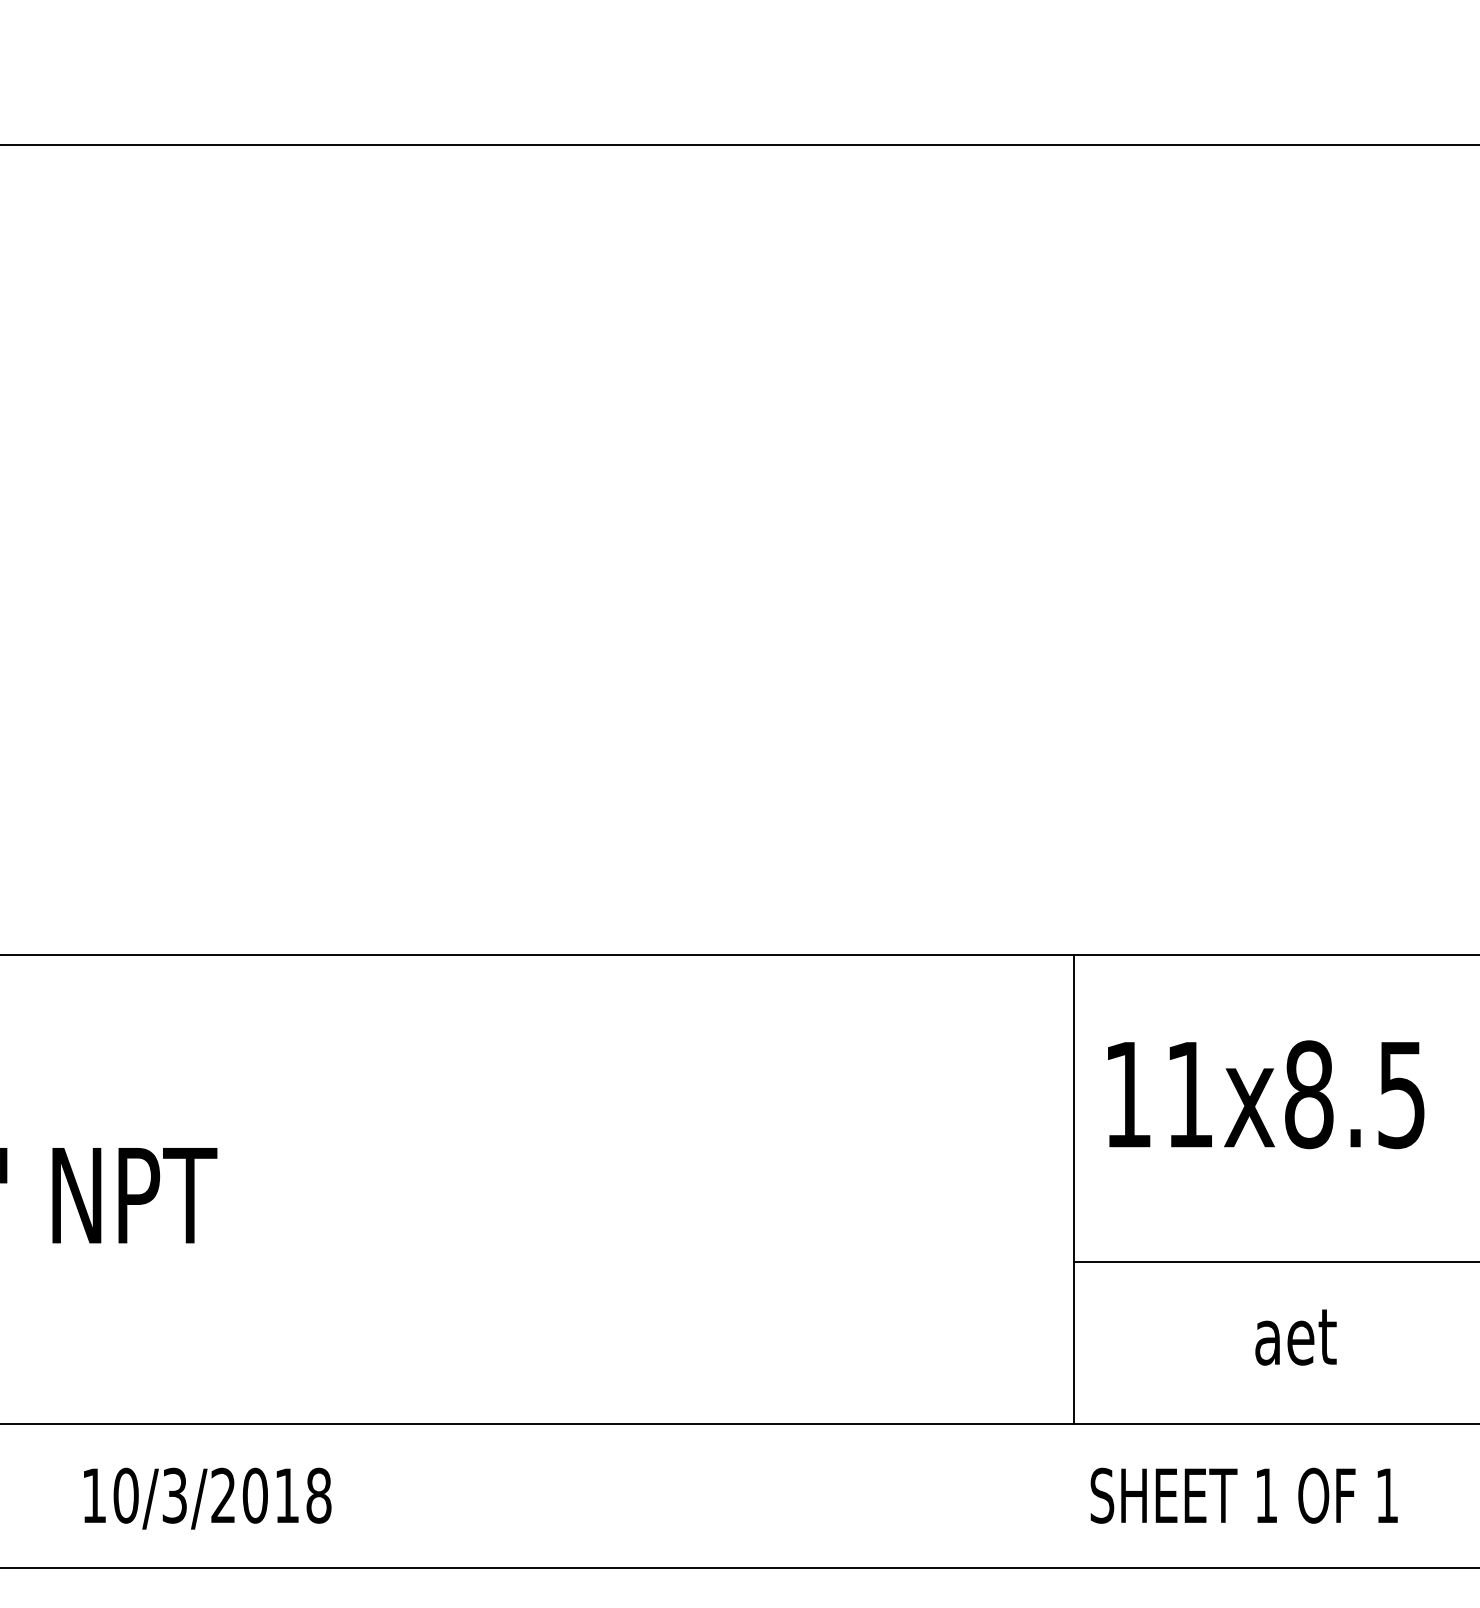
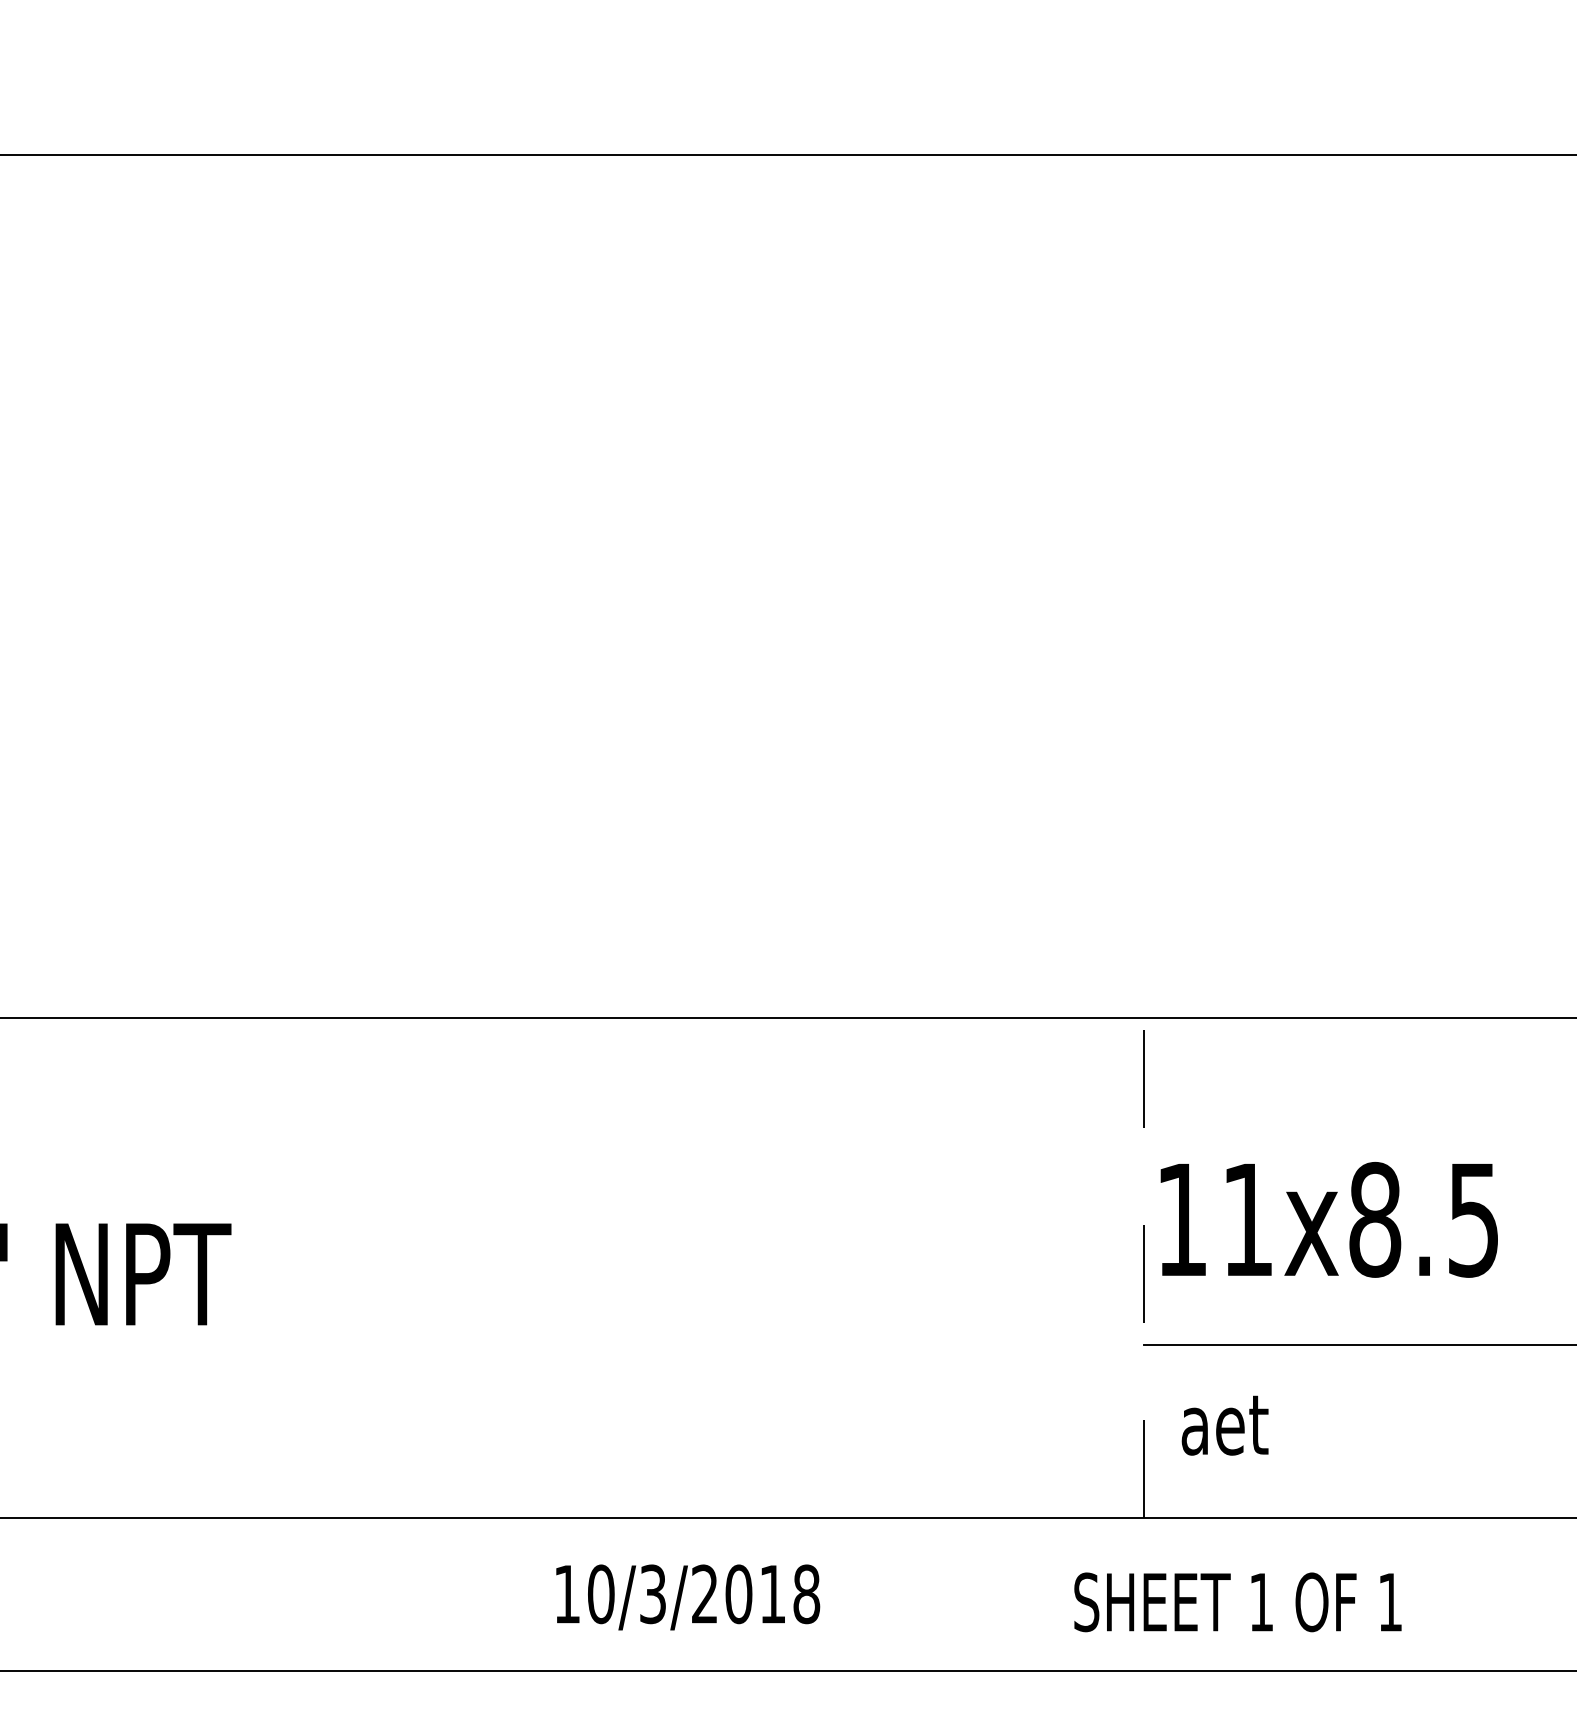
text: (1265, 1094) -> (1328, 1219), moved
line: (1073, 1189) -> (1144, 1267), solid -> dashed
text: (1295, 1337) -> (1224, 1425), moved
text: (1243, 1495) -> (1237, 1602), moved
text: (208, 1498) -> (688, 1597), moved

